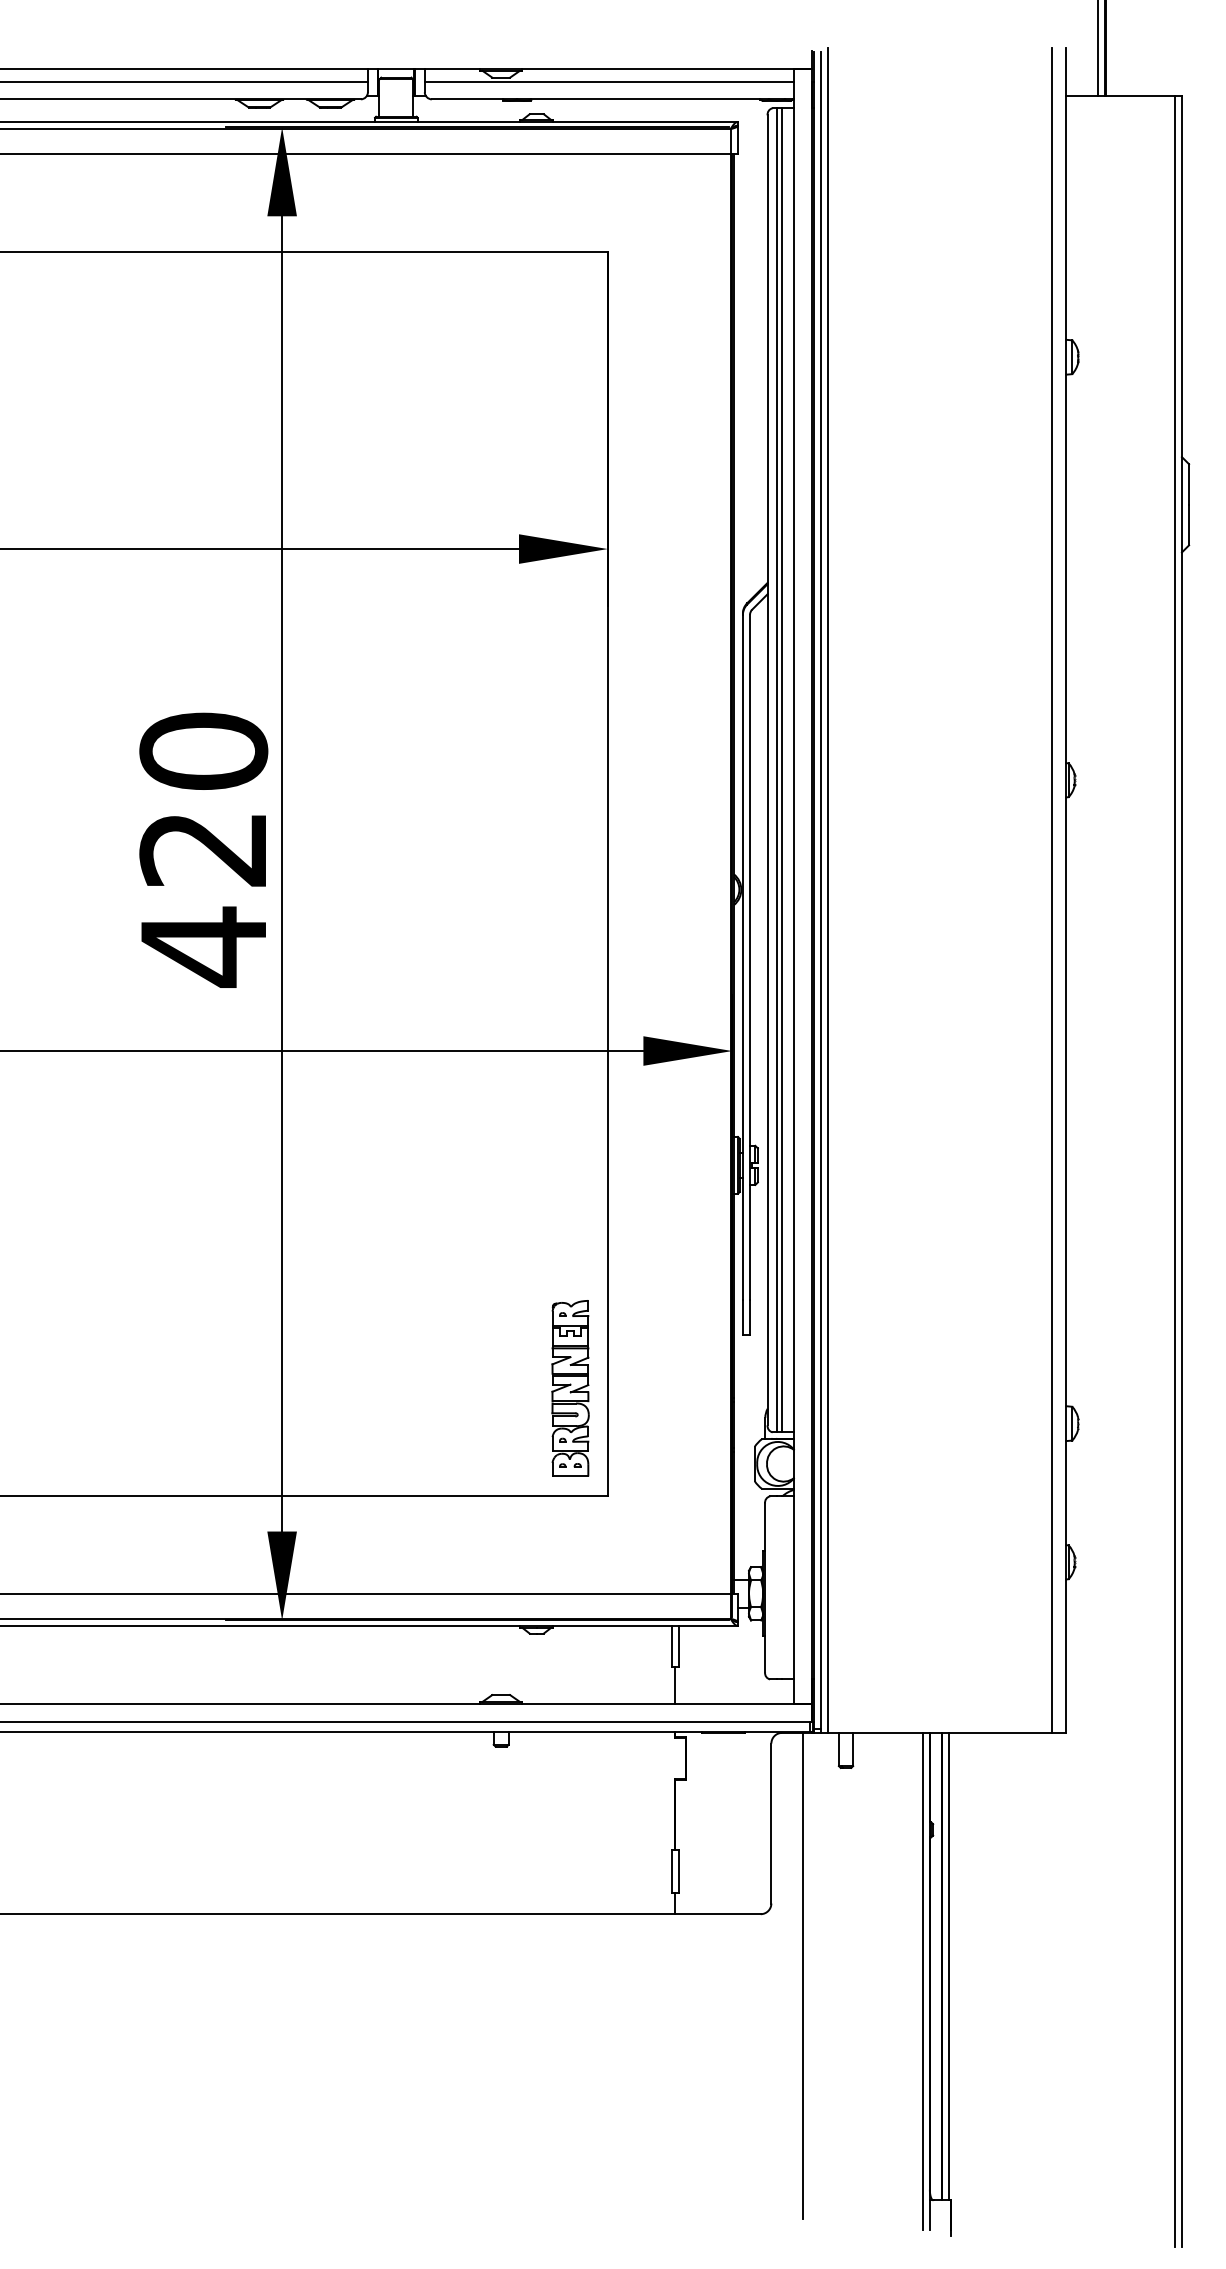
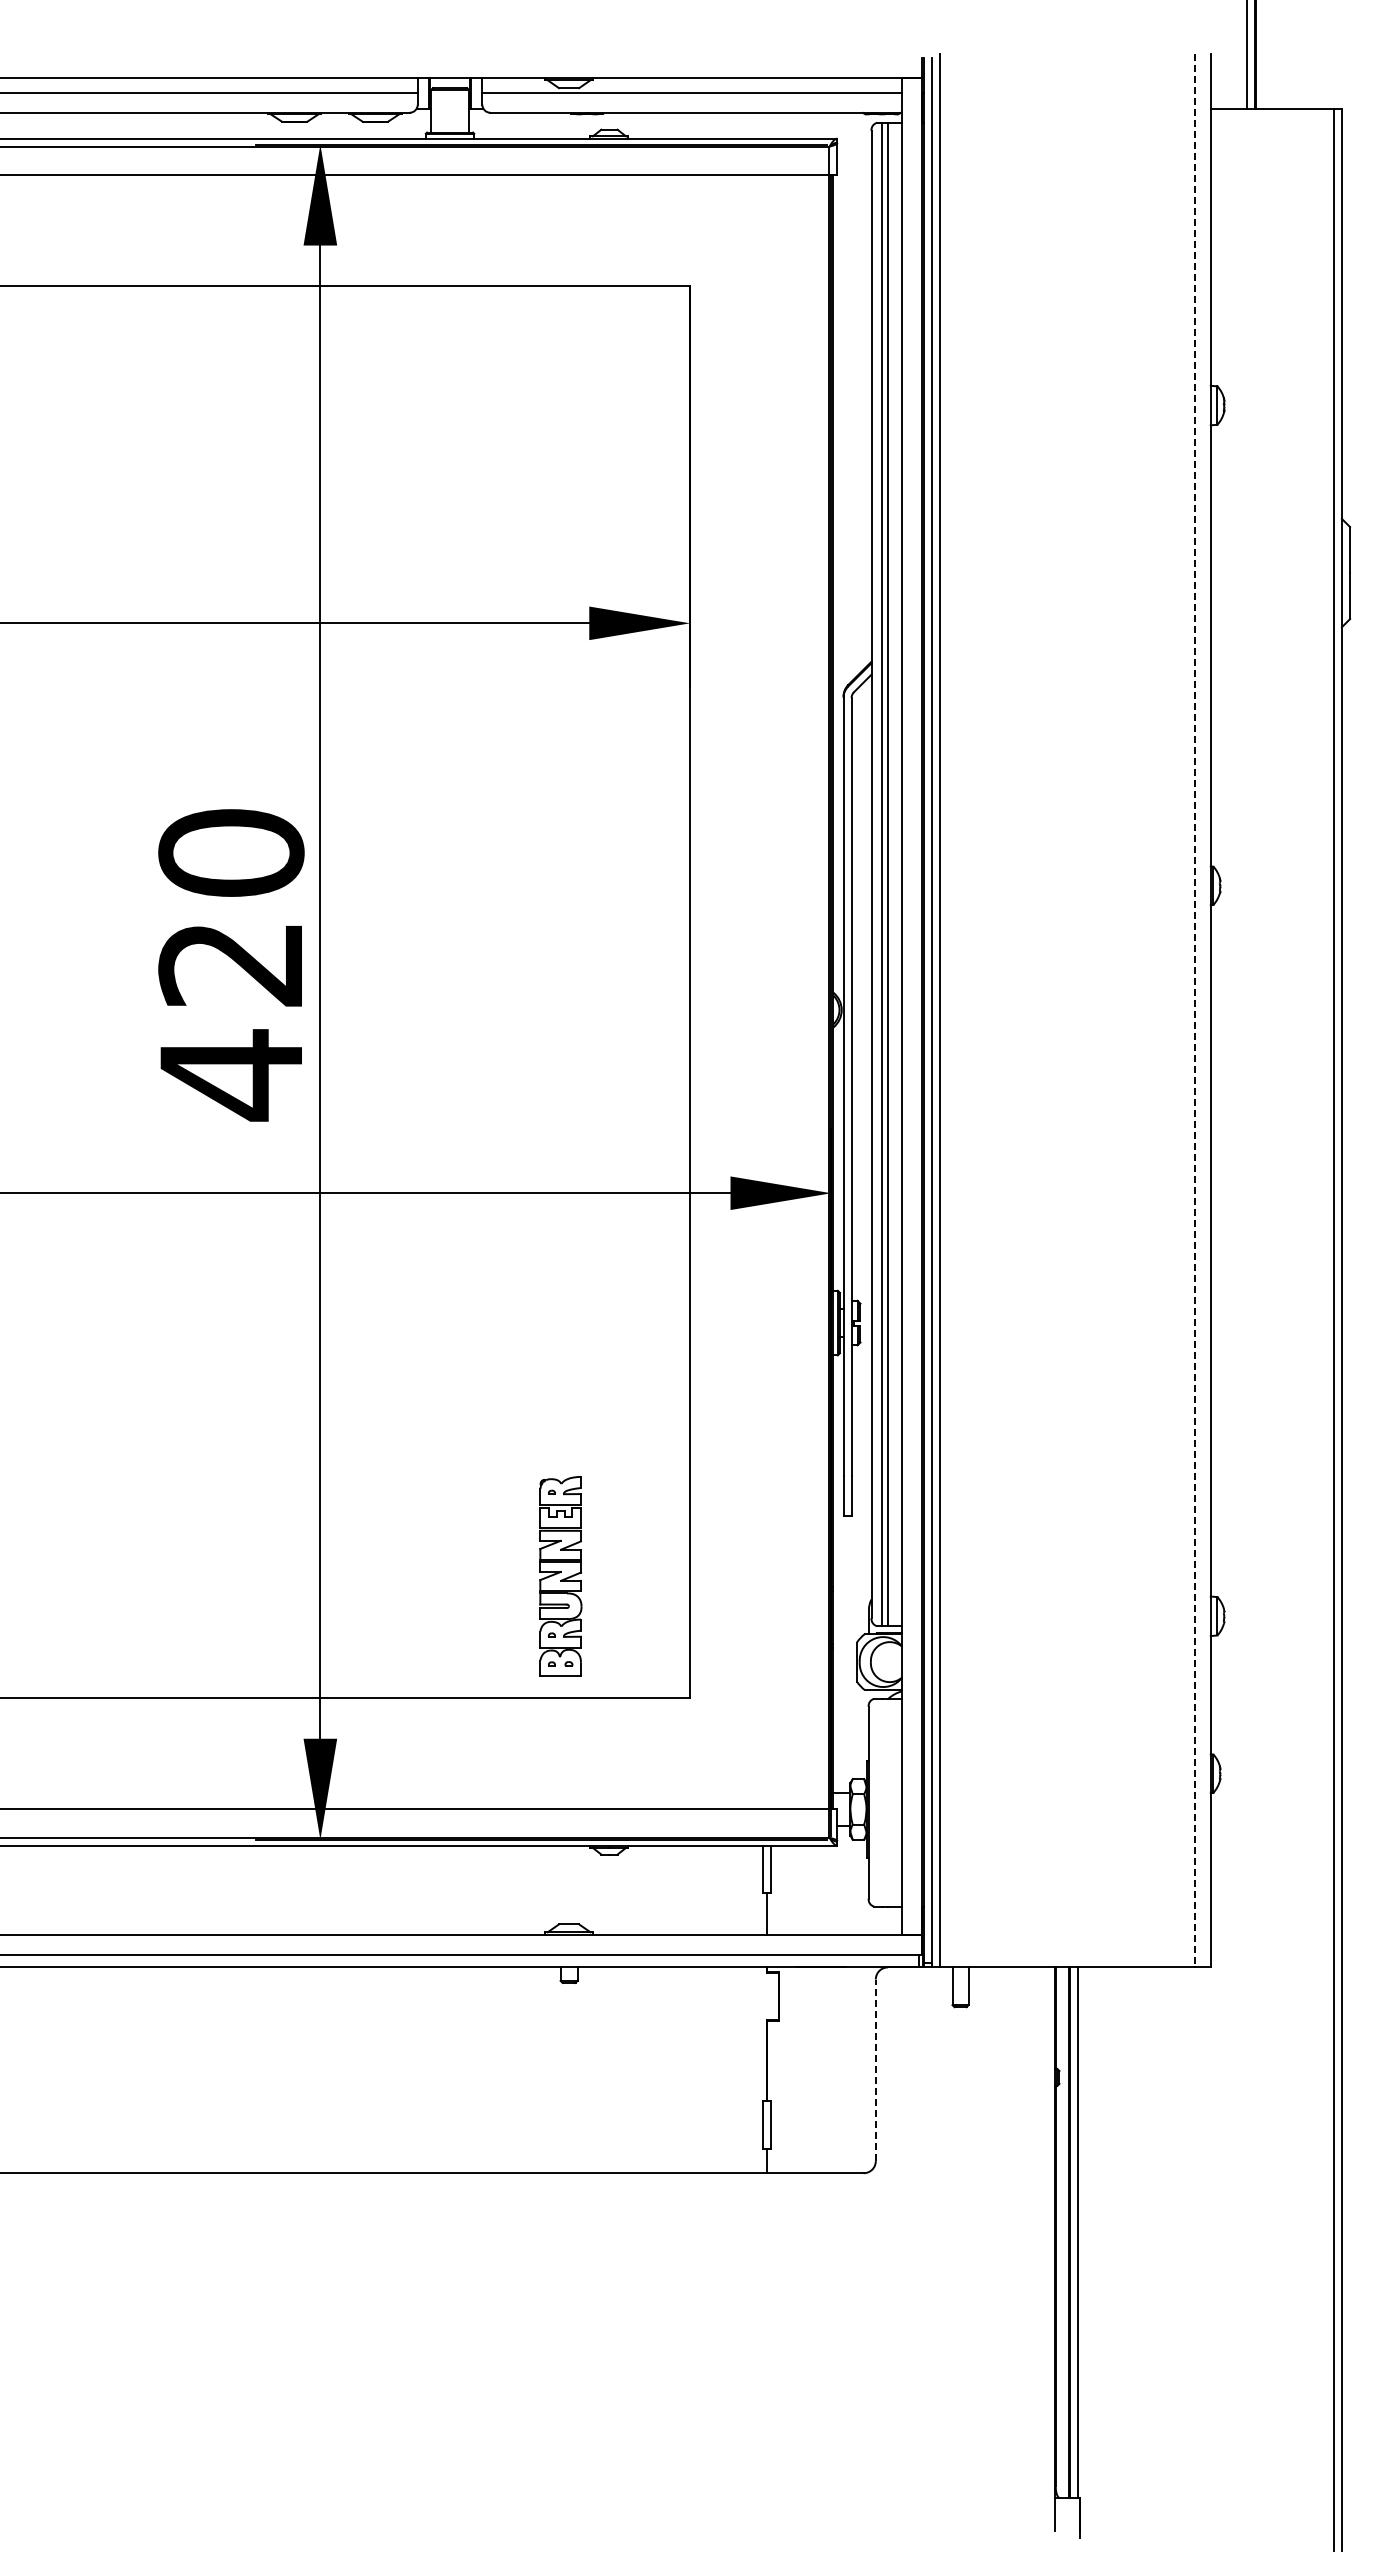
line: (1052, 890) -> (1194, 1011), solid -> dashed
part: (570, 1388) -> (560, 1576), moved
line: (771, 1823) -> (875, 2070), solid -> dashed
line: (803, 1976) -> (912, 2243), removed
line: (923, 1981) -> (1048, 2249), removed

